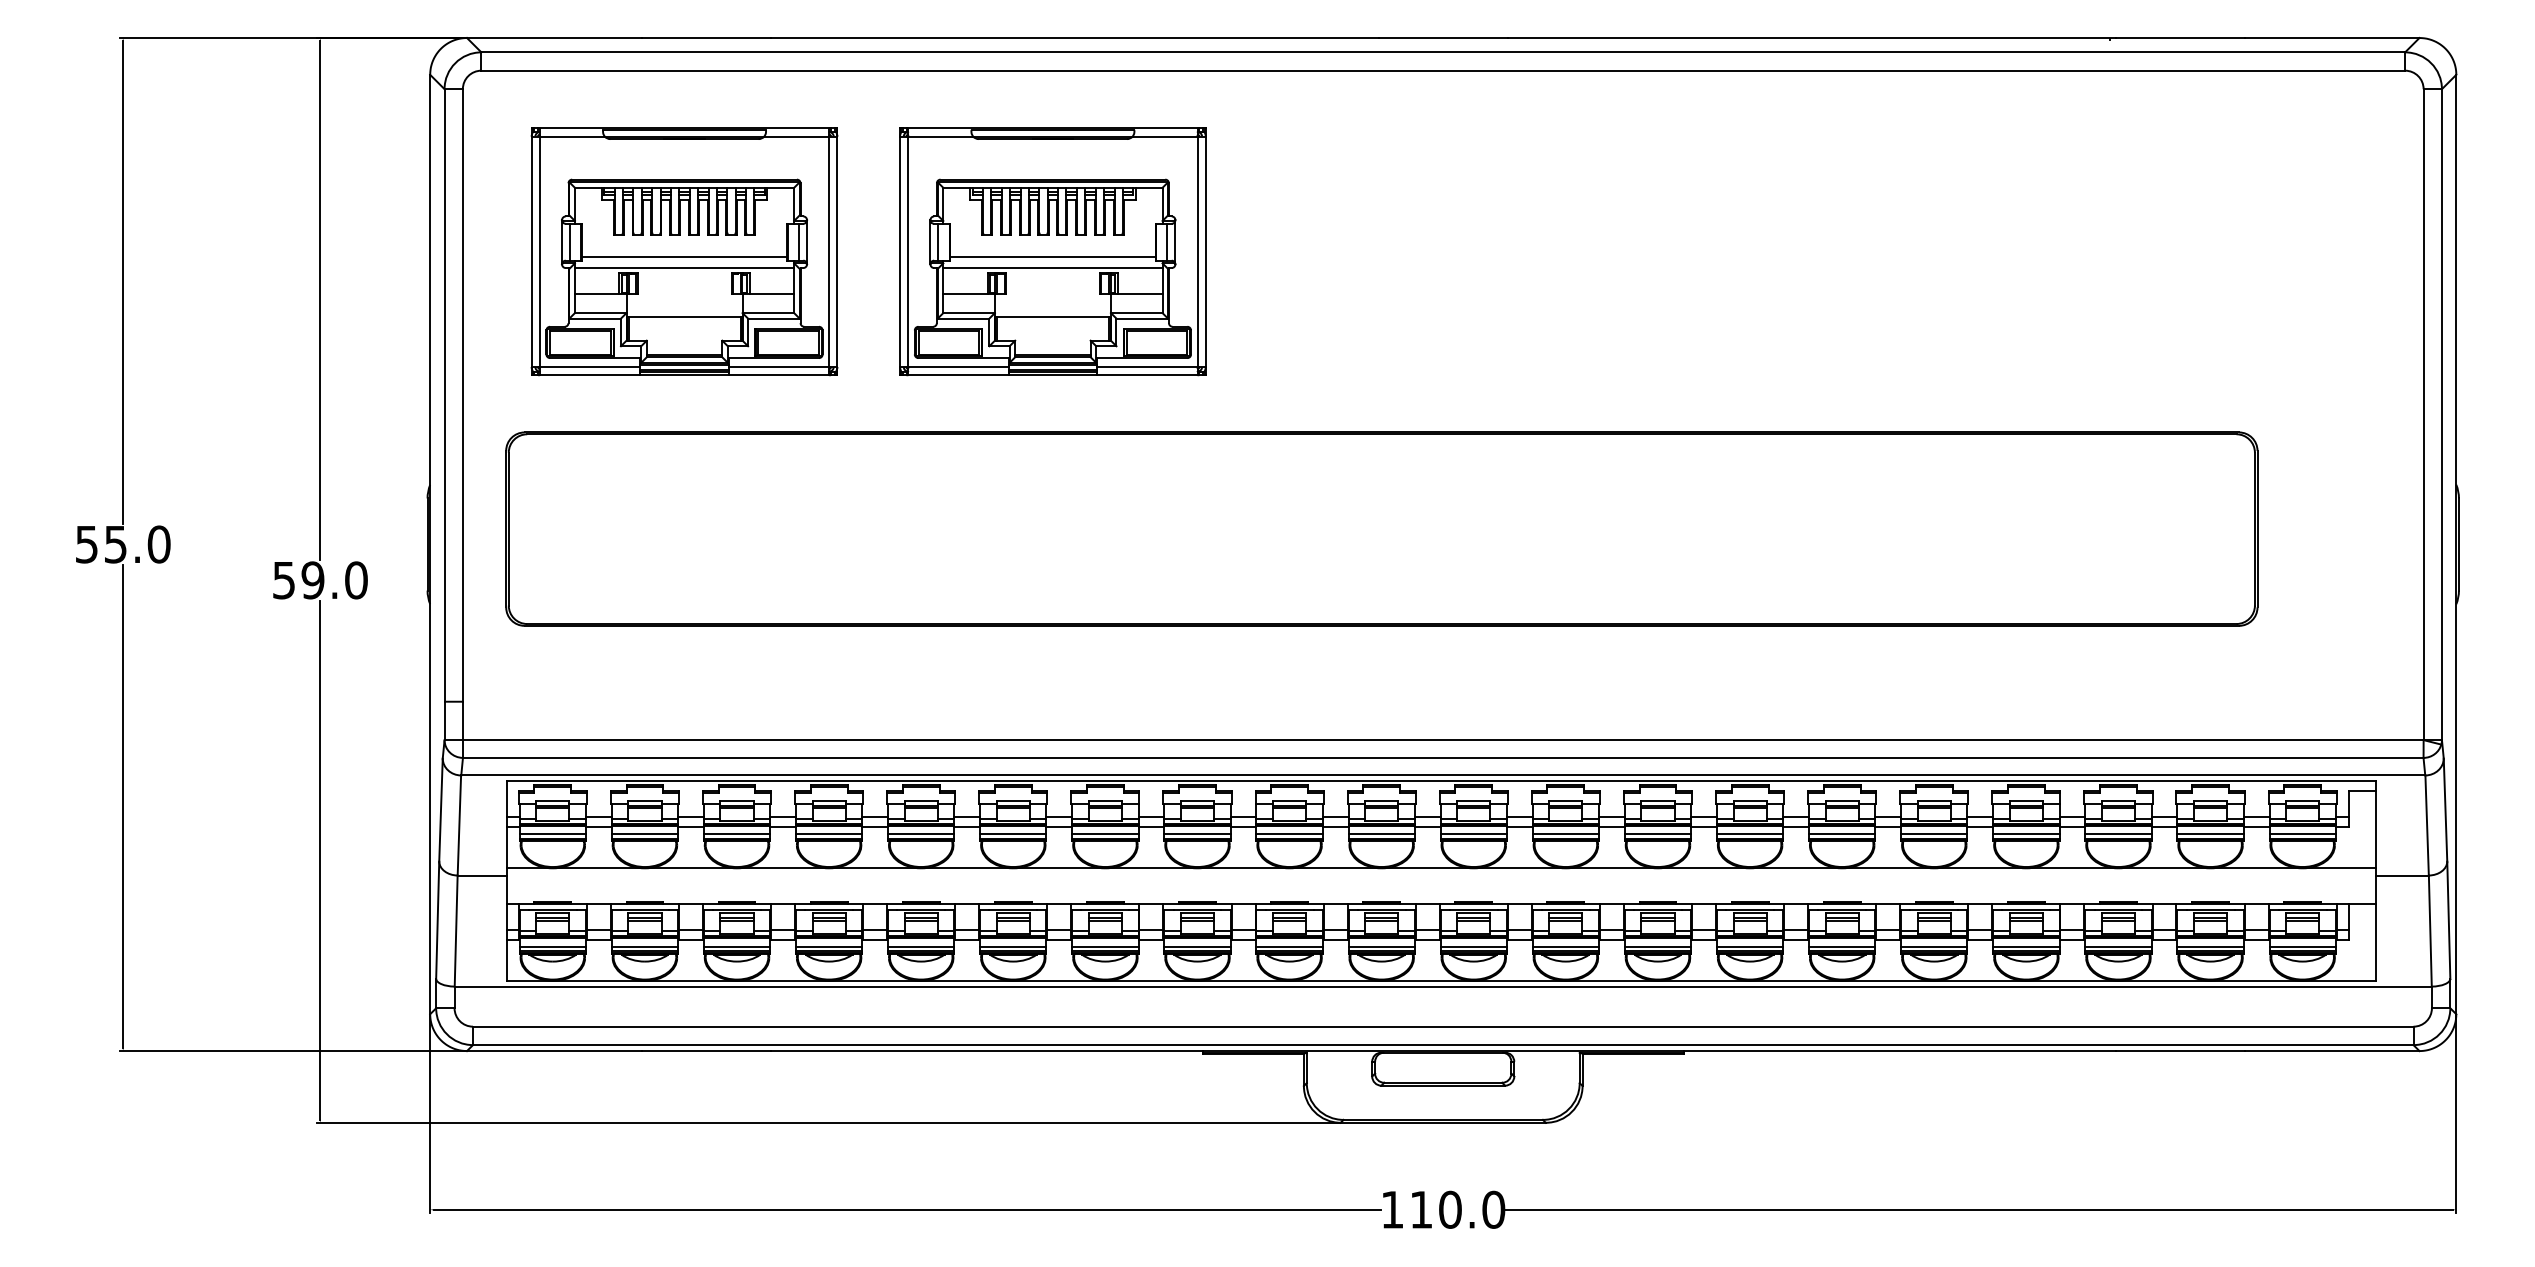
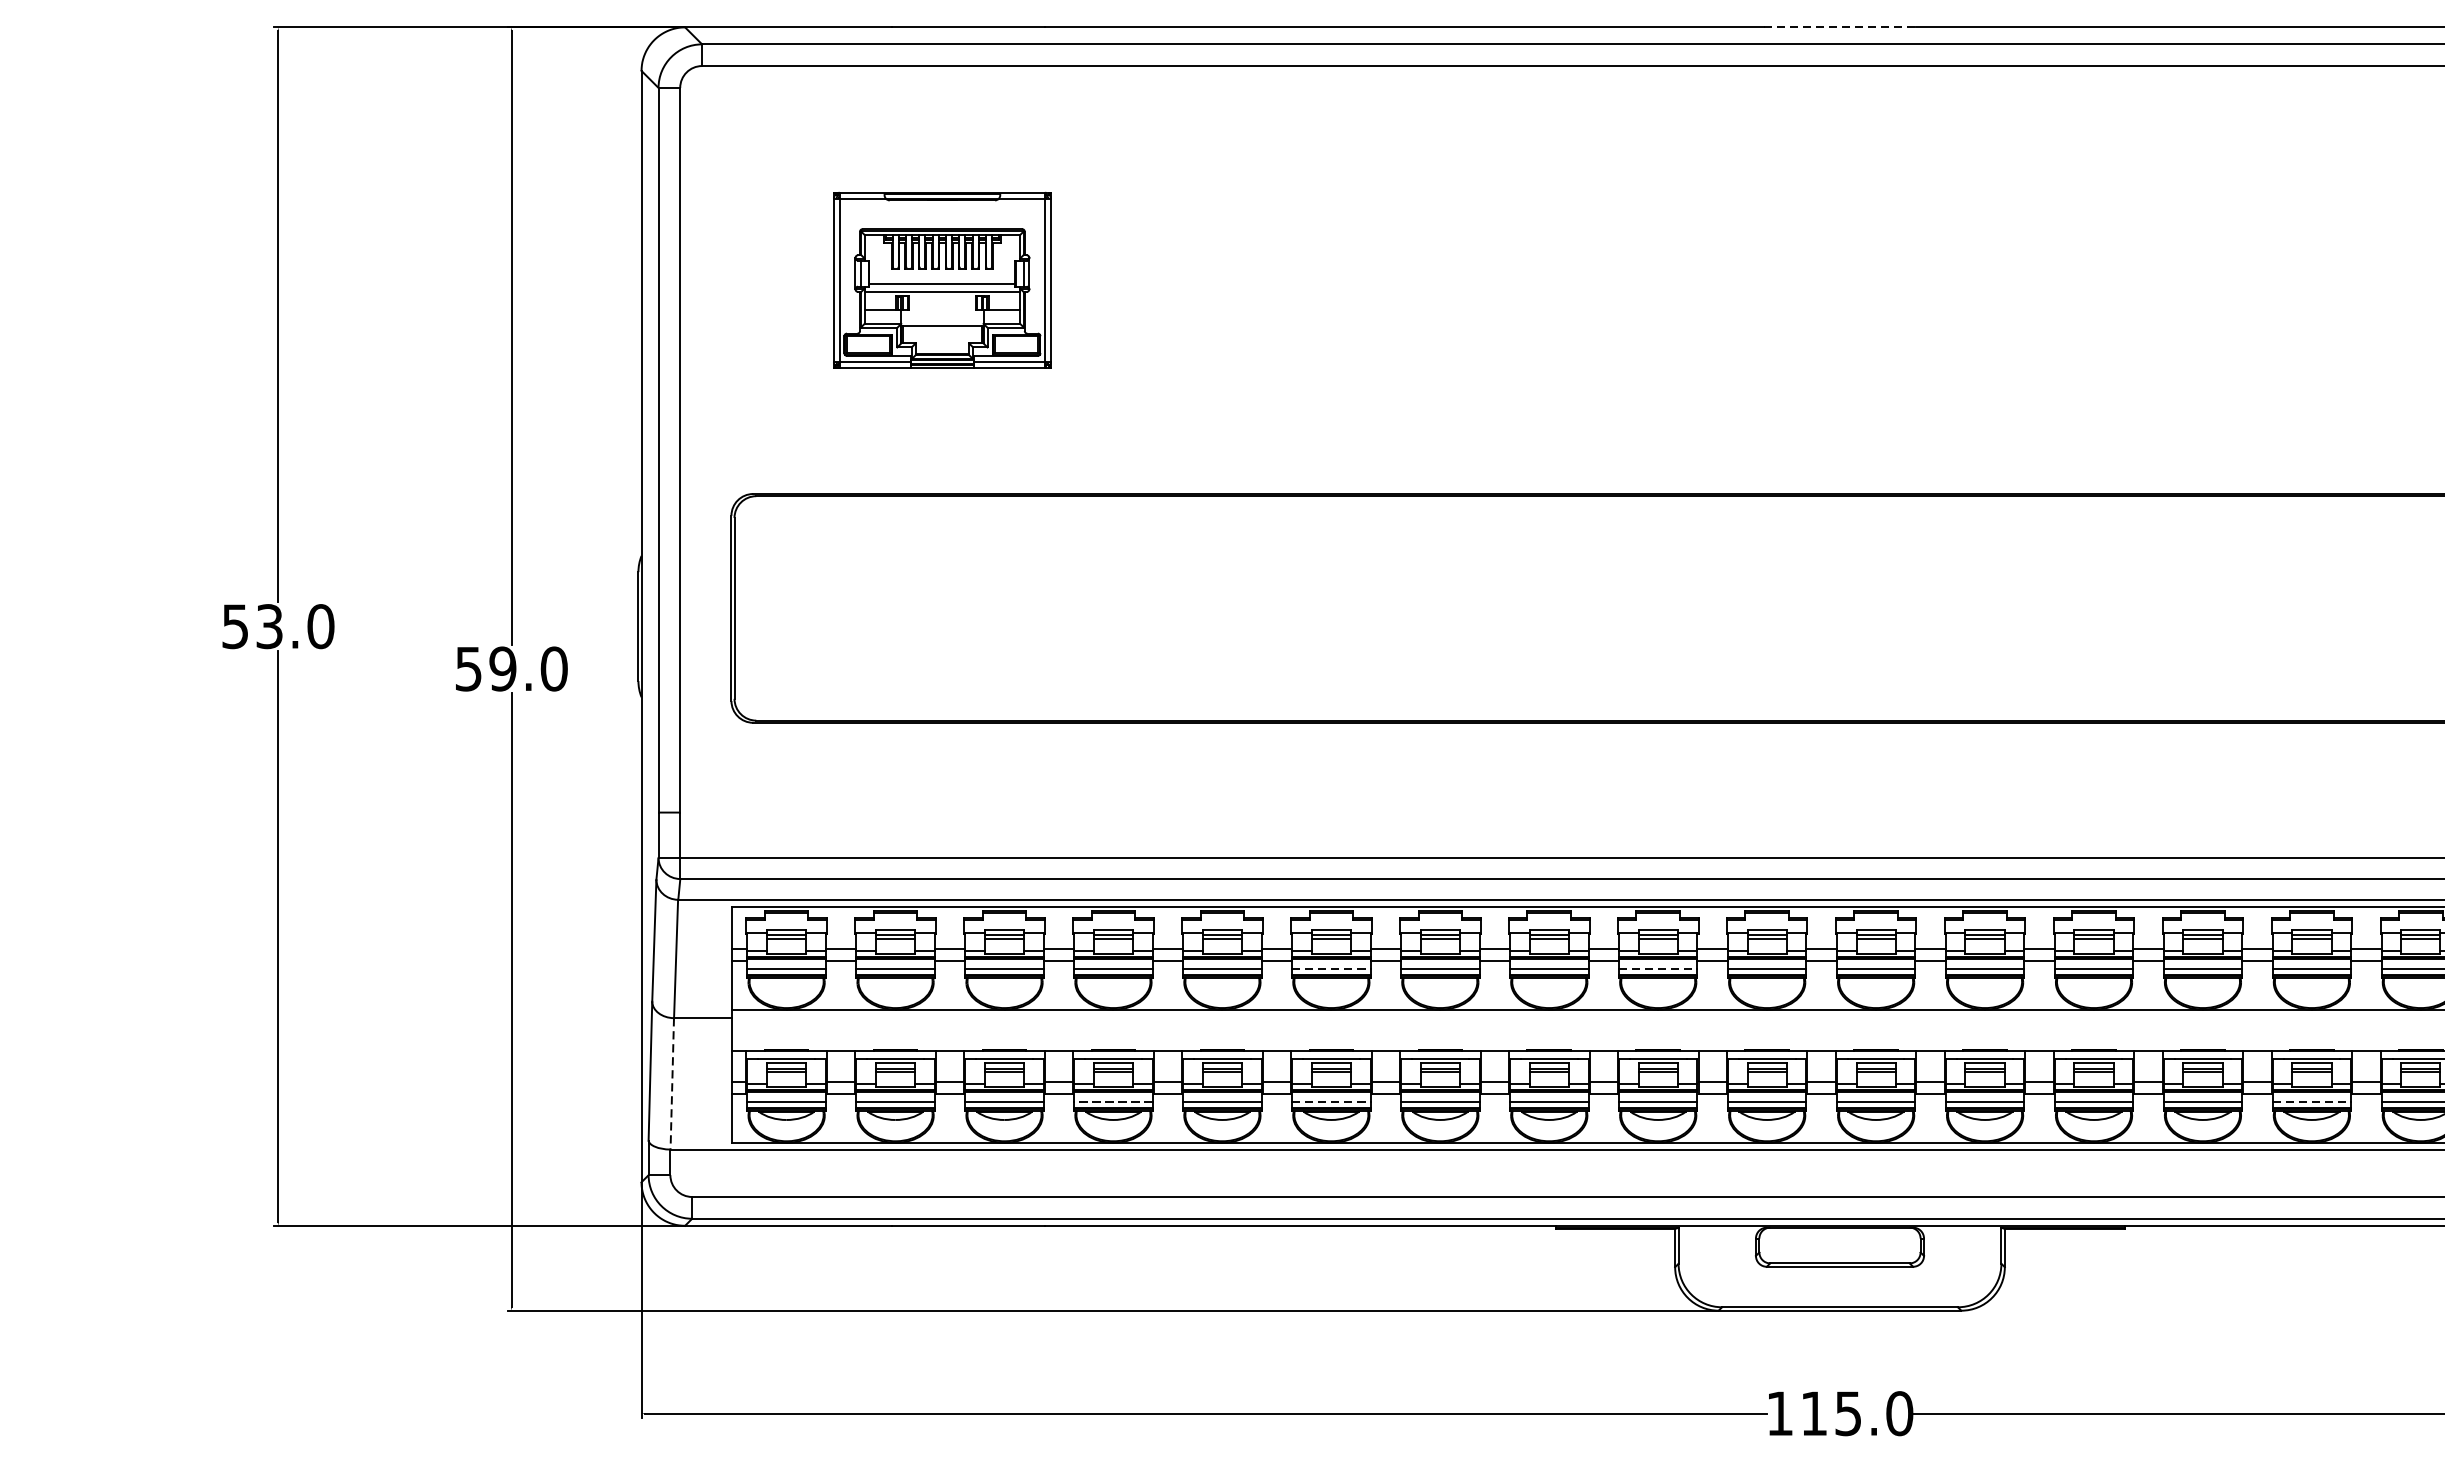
line: (1443, 38) -> (1840, 27), solid -> dashed
part: (684, 251) -> (942, 279), size x0.6
part: (1052, 251) -> (1377, 279), removed
text: (115, 543) -> (269, 625), 55.0 -> 53.0
line: (1013, 834) -> (1331, 969), solid -> dashed
line: (1290, 834) -> (1659, 969), solid -> dashed
line: (456, 931) -> (672, 1084), solid -> dashed
line: (828, 946) -> (1112, 1102), solid -> dashed
line: (1013, 946) -> (1331, 1102), solid -> dashed
line: (1842, 946) -> (2312, 1102), solid -> dashed
text: (1450, 1209) -> (1848, 1413), 110.0 -> 115.0

